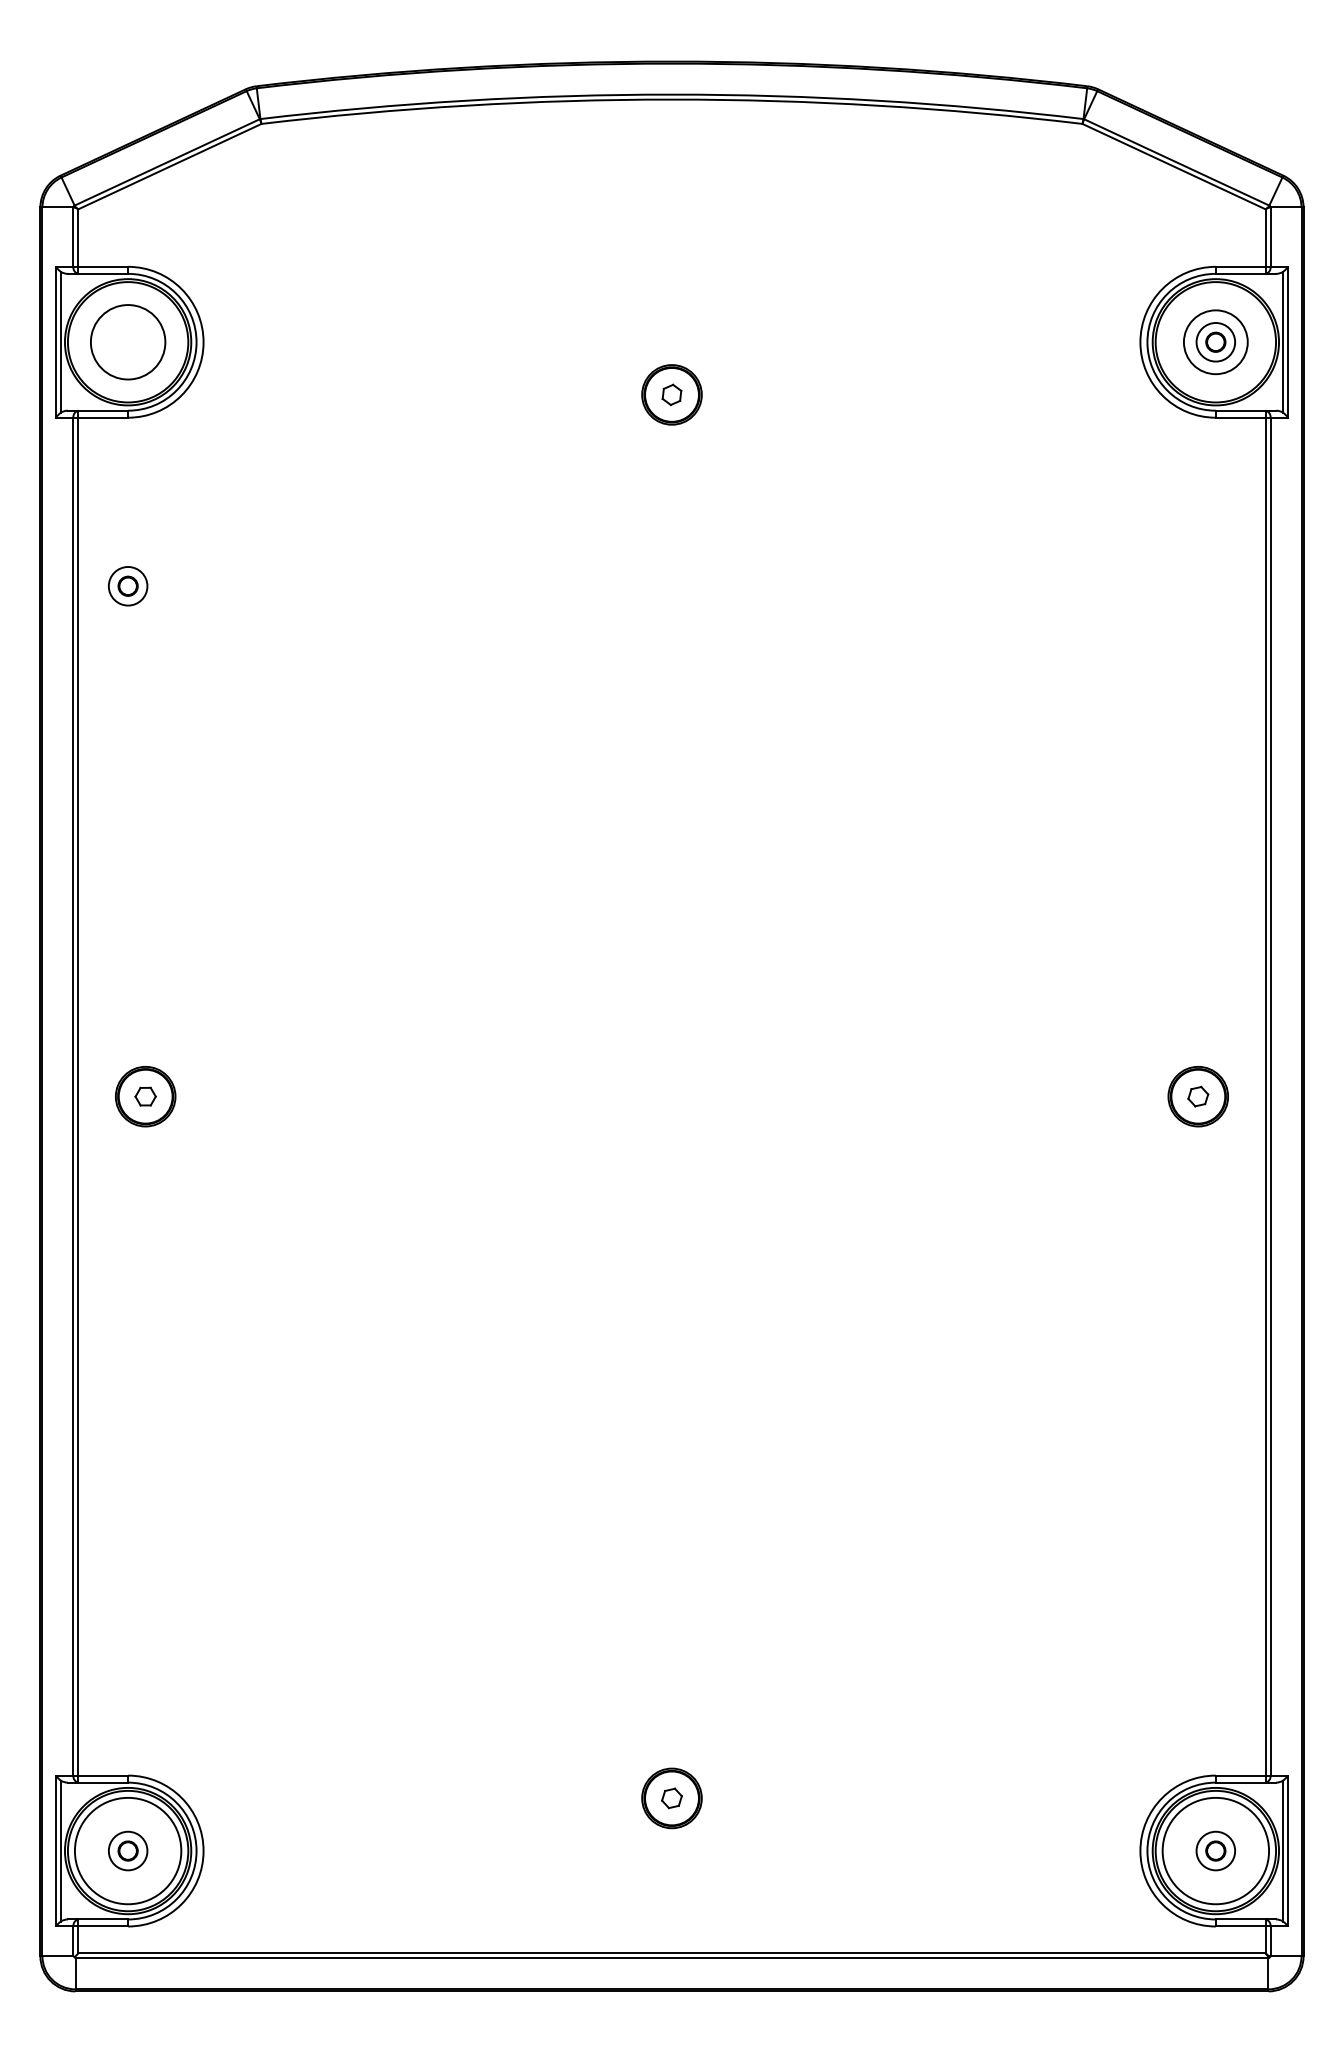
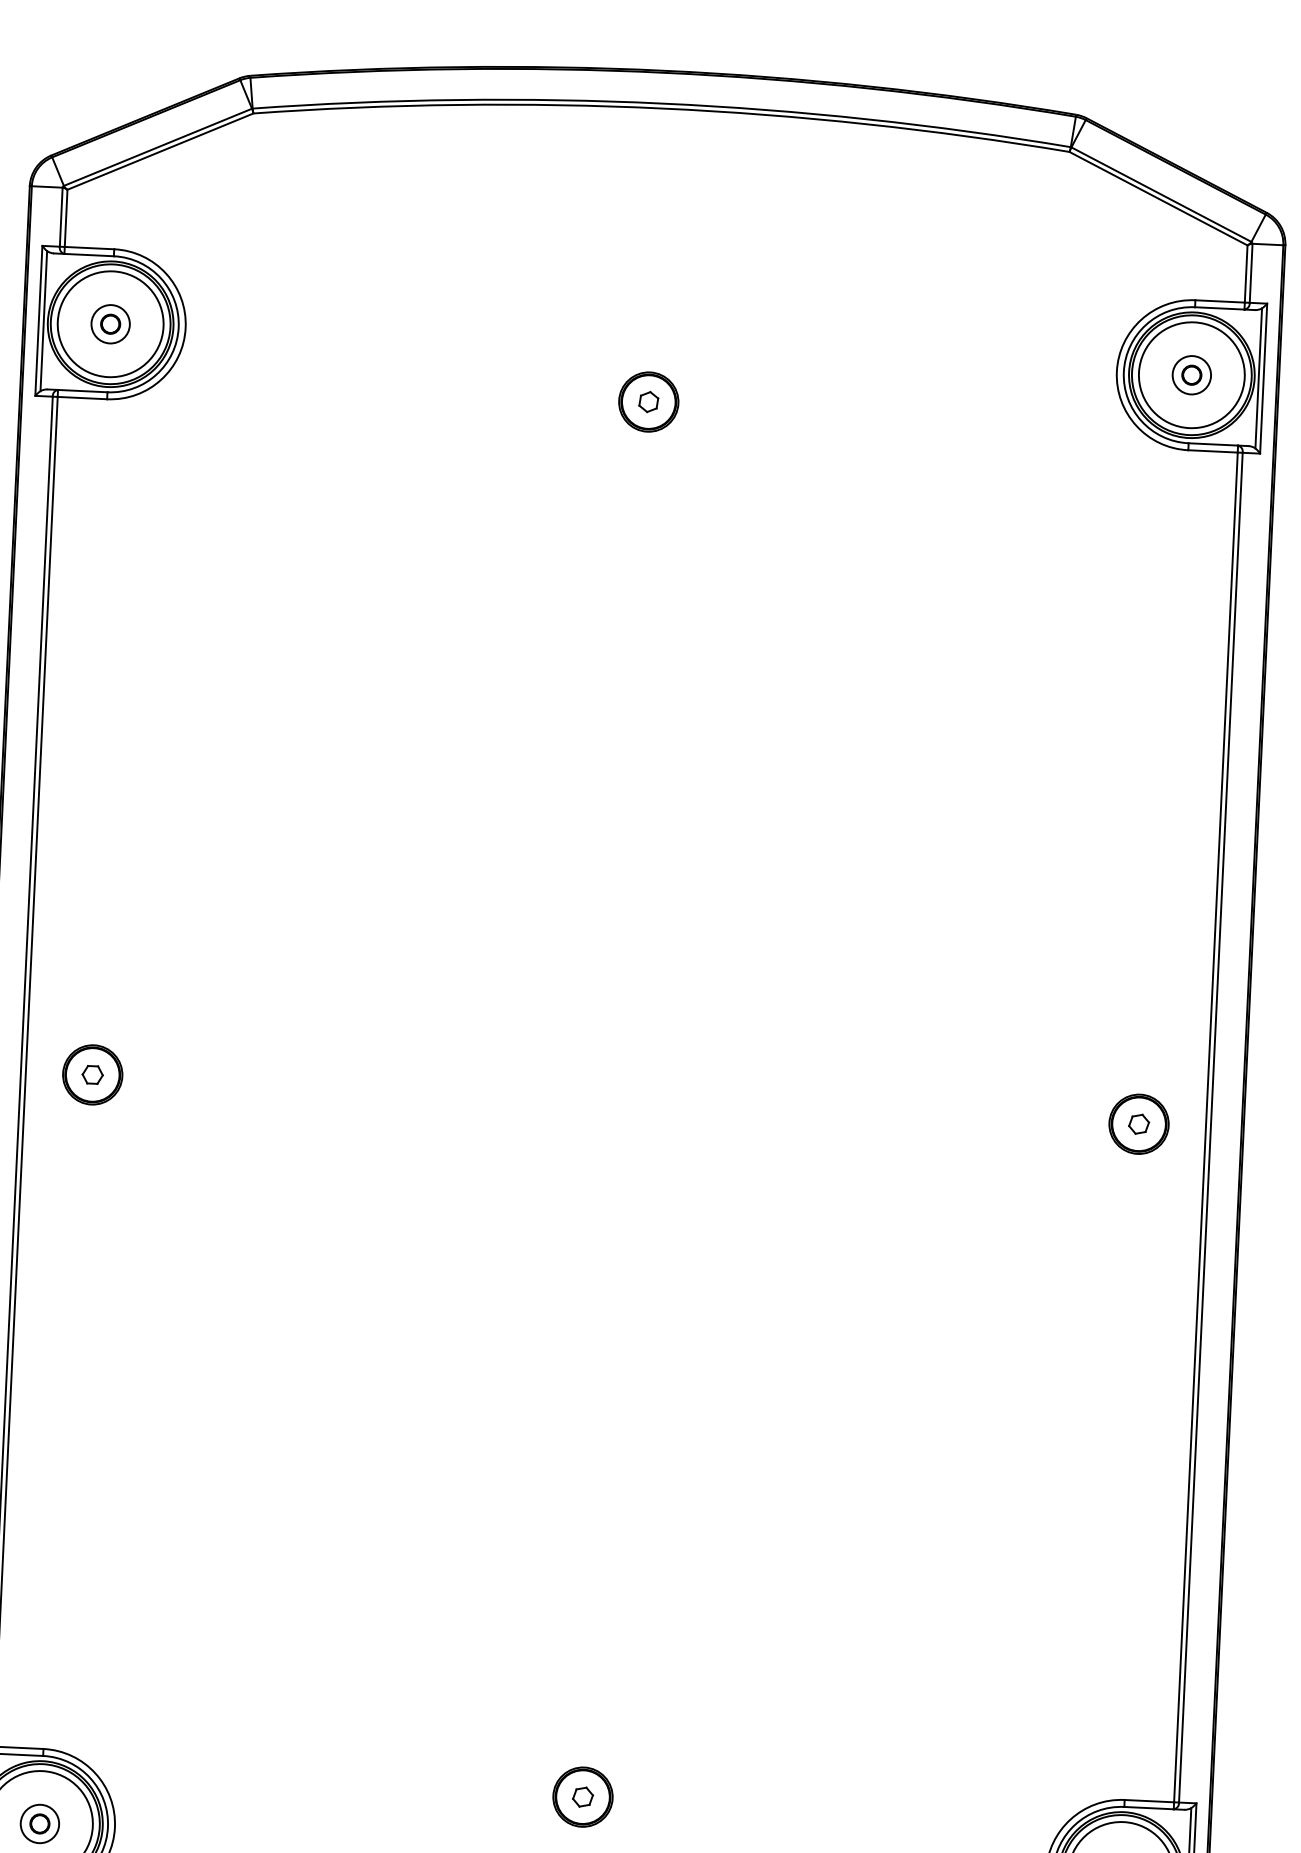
circle: (127, 342) -> (110, 324), size x1.43
circle: (1215, 342) -> (1191, 375), size x1.67
part: (128, 586) -> (111, 324), moved

